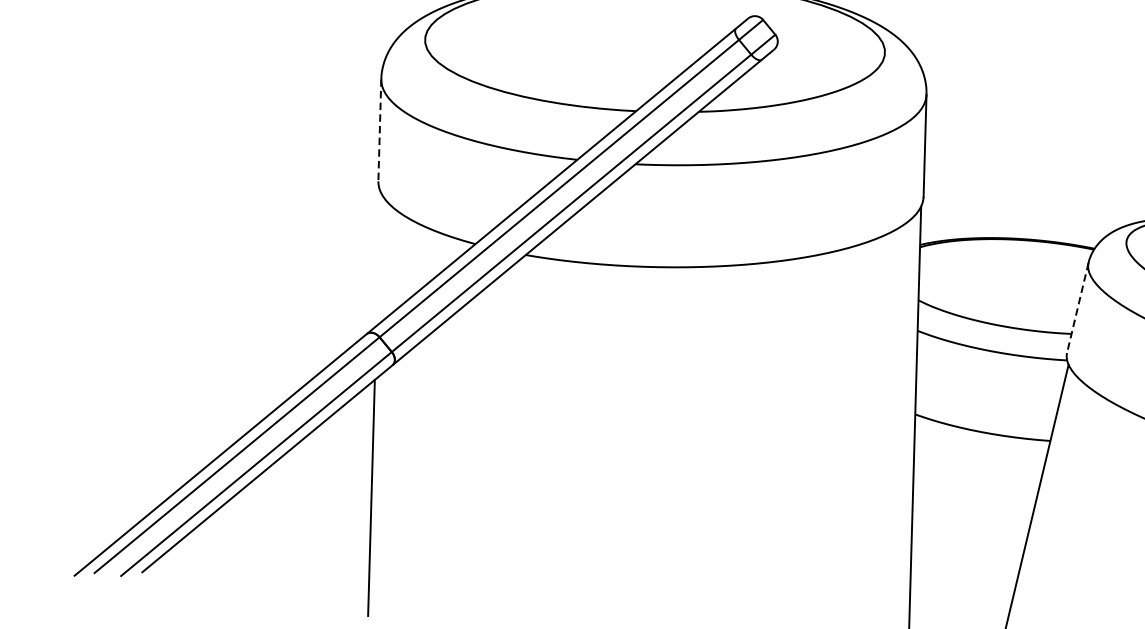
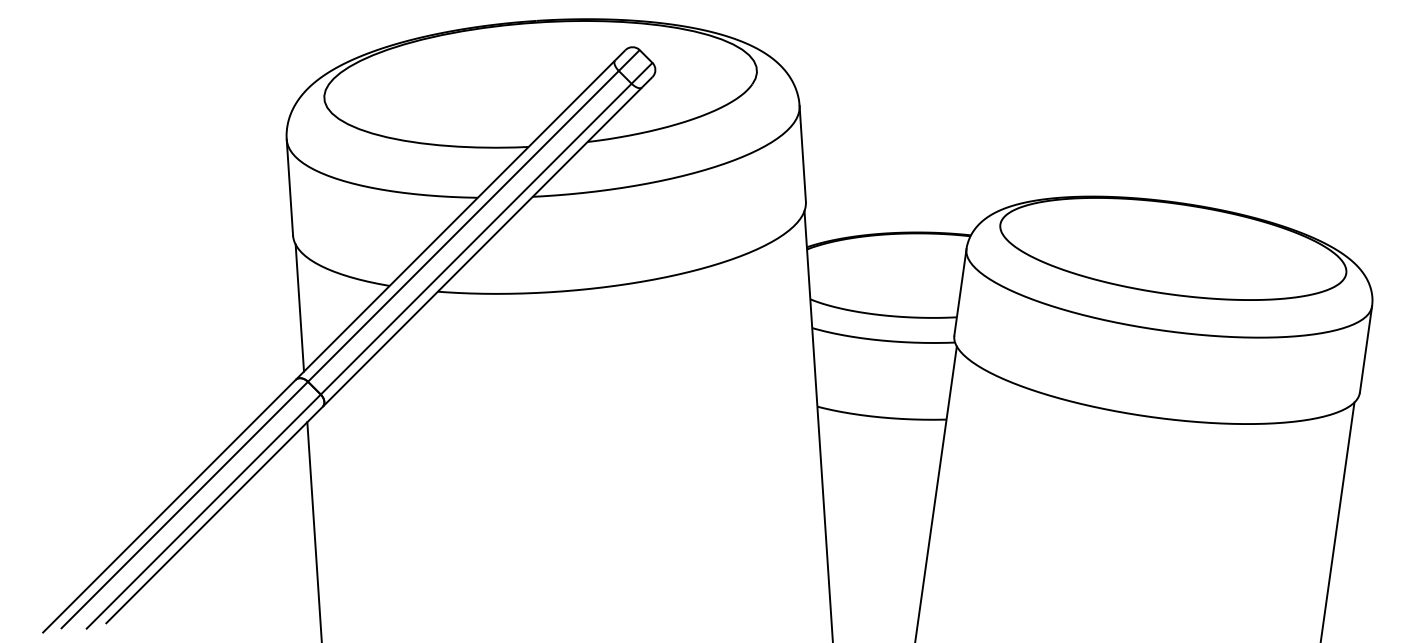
line: (379, 131) -> (289, 188), dashed -> solid
line: (378, 257) -> (299, 307), added
line: (1077, 308) -> (960, 292), dashed -> solid

